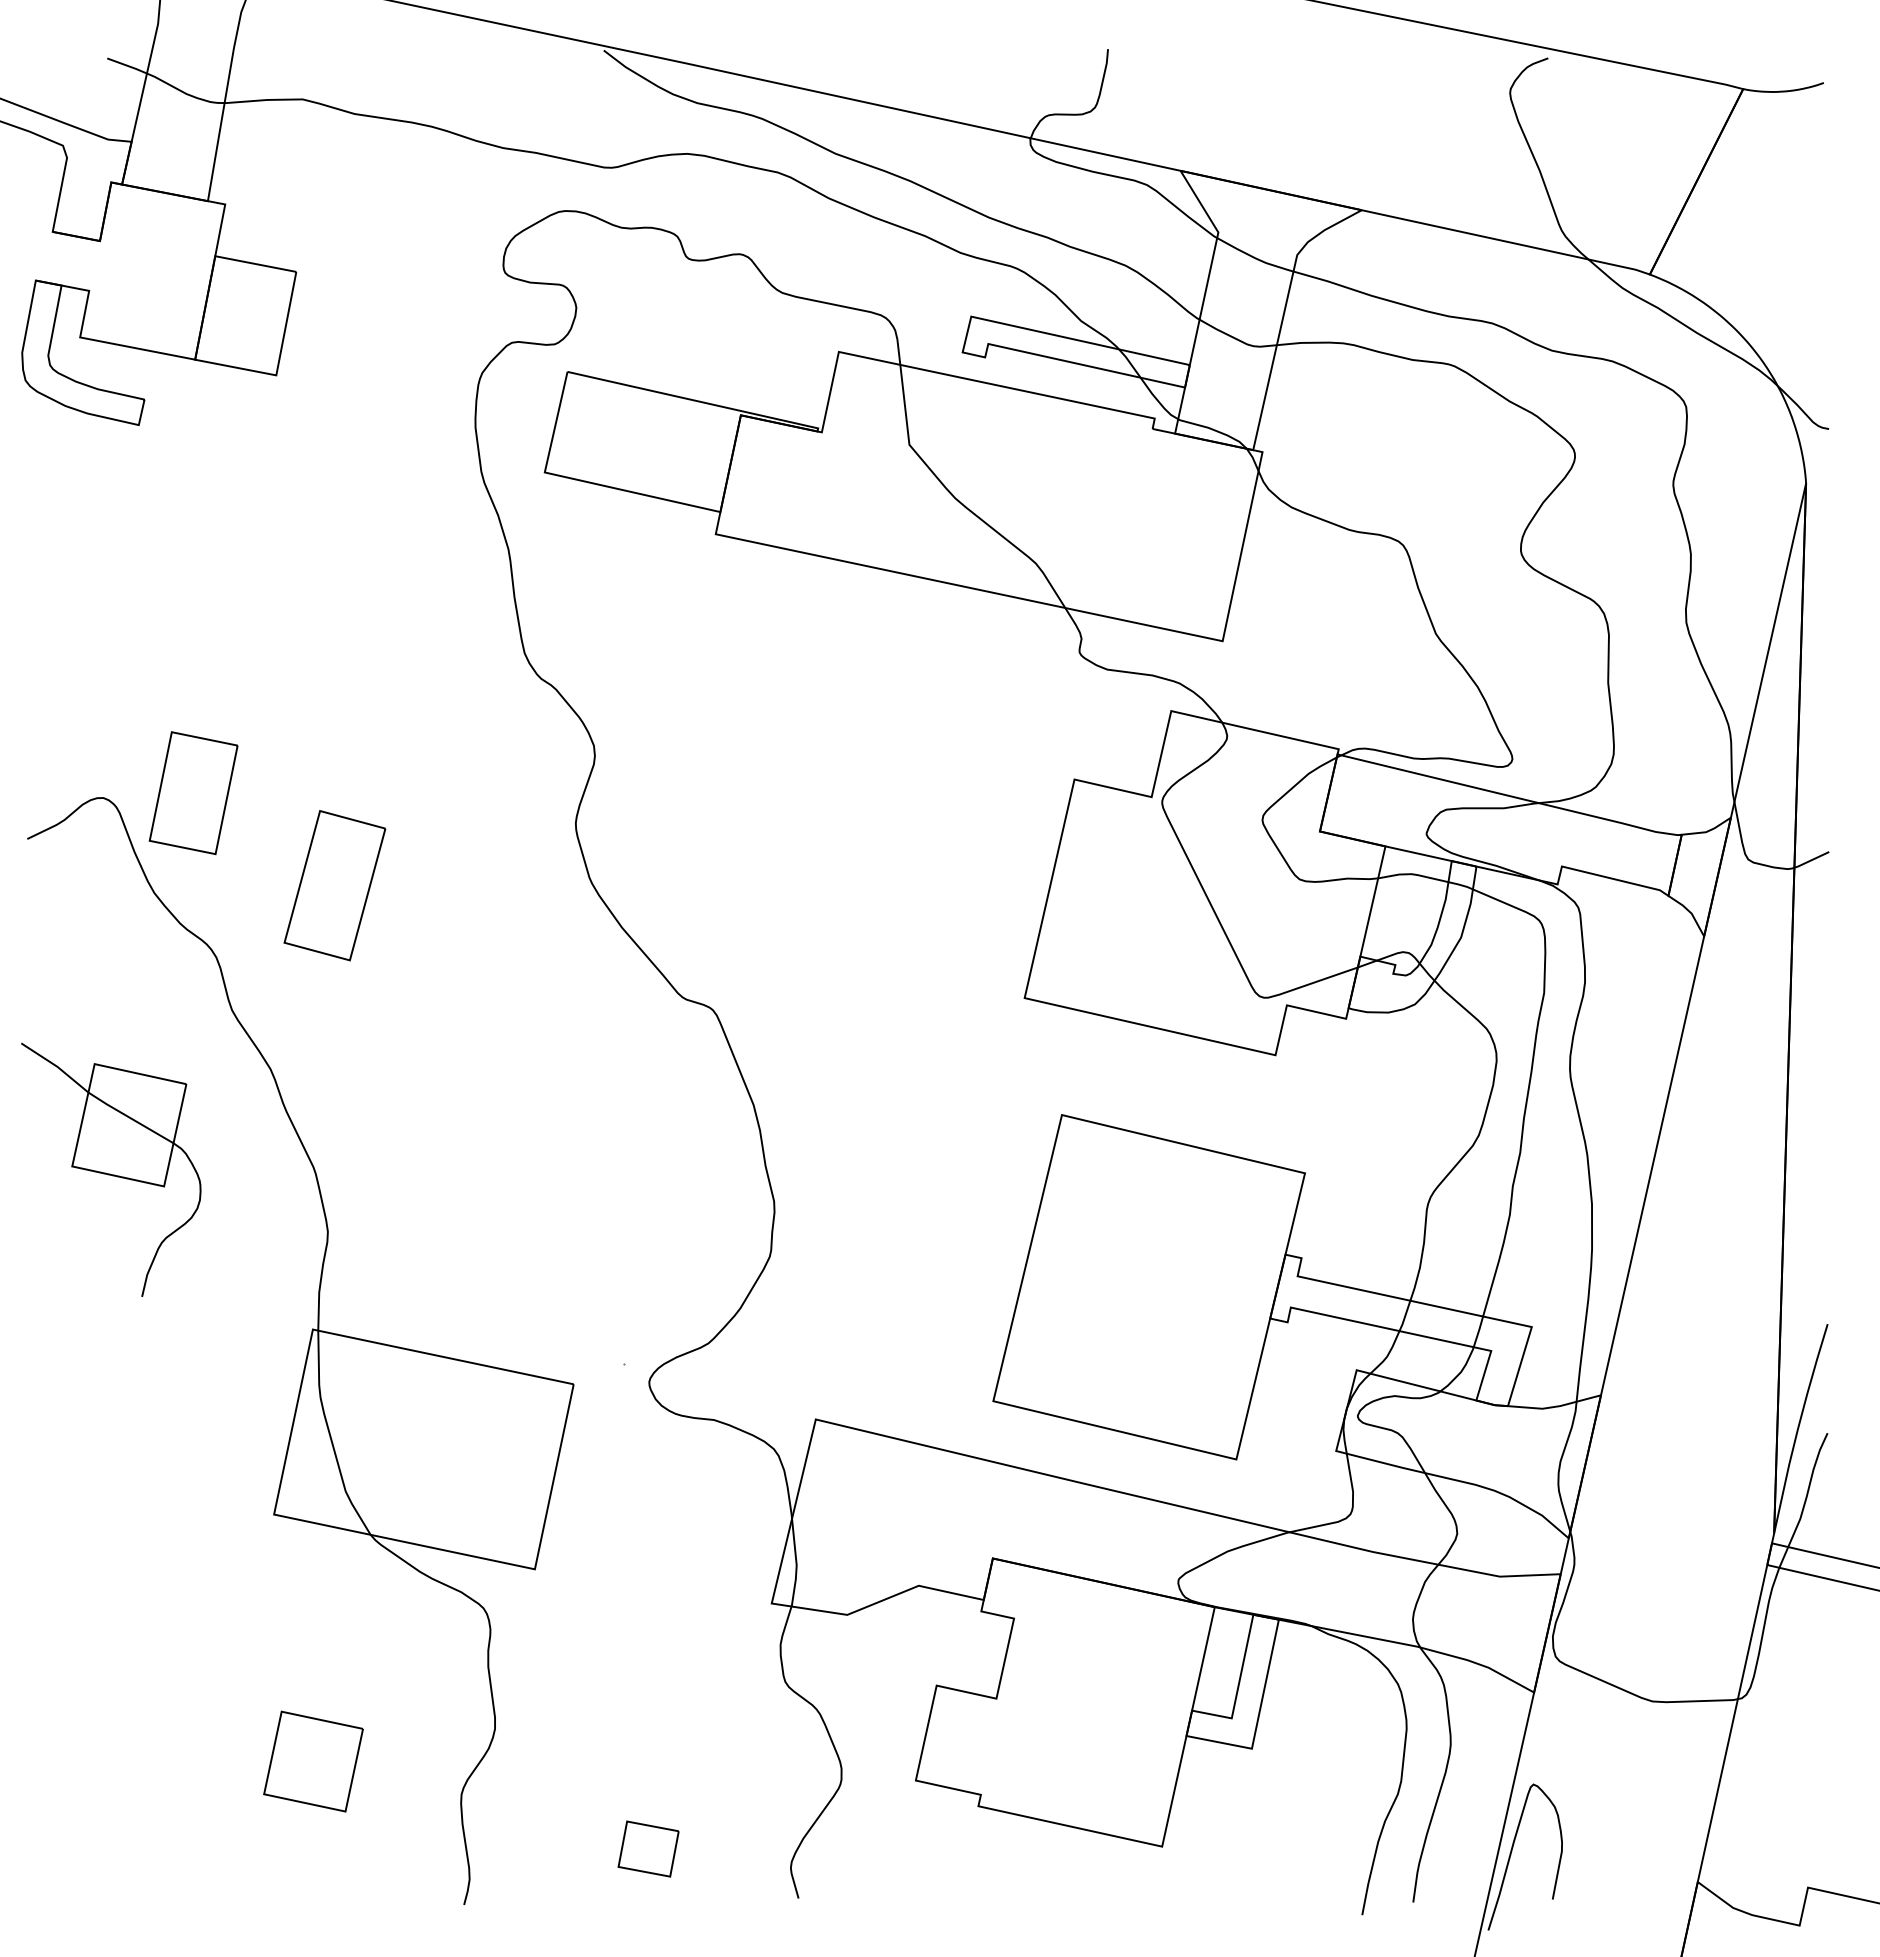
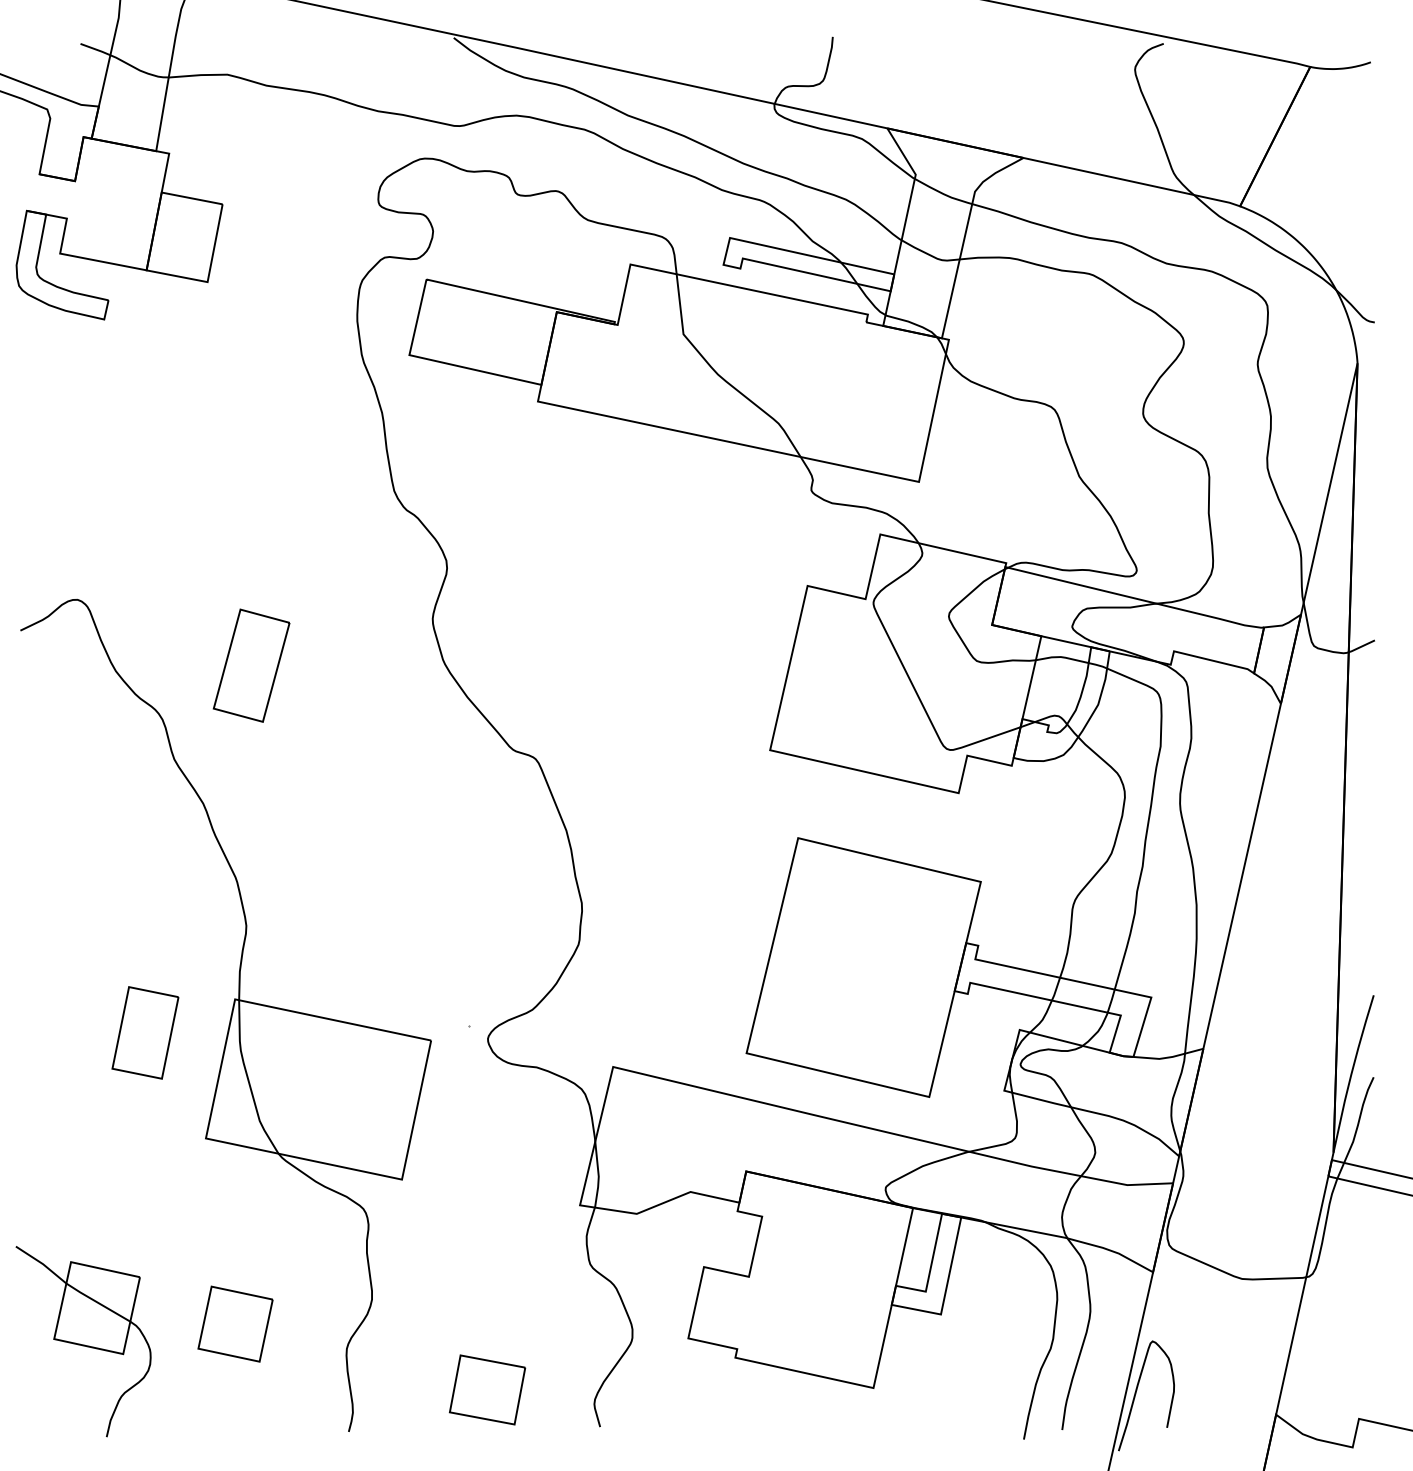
part: (193, 793) -> (145, 1033), moved
part: (111, 1169) -> (83, 1341), moved
part: (648, 1848) -> (487, 1389), size x1.67

